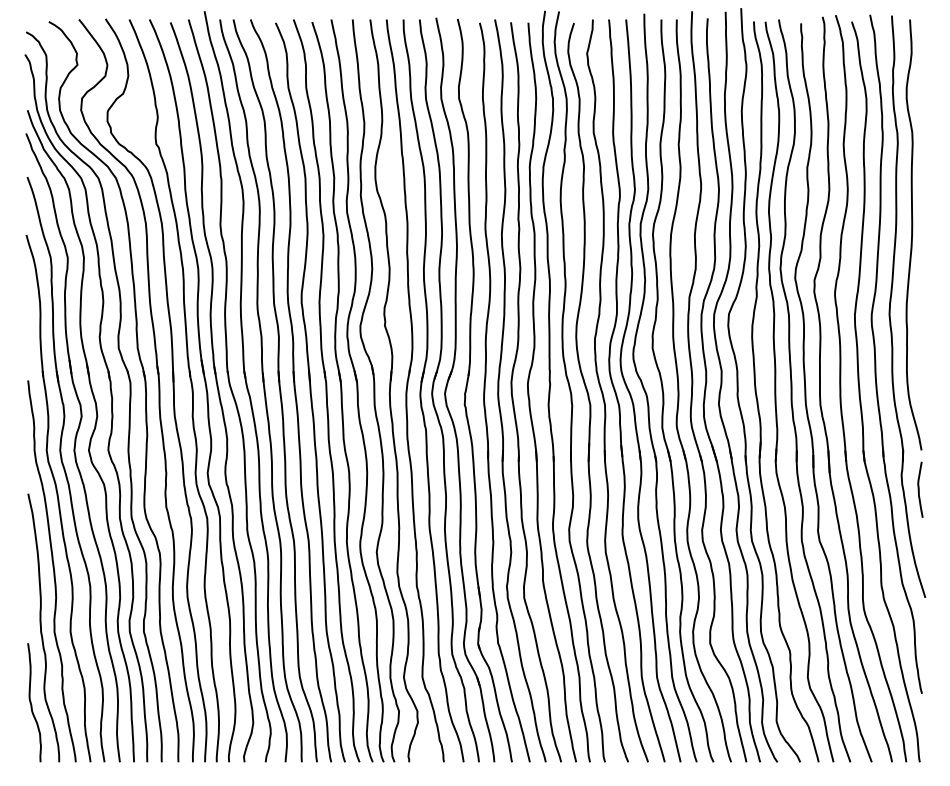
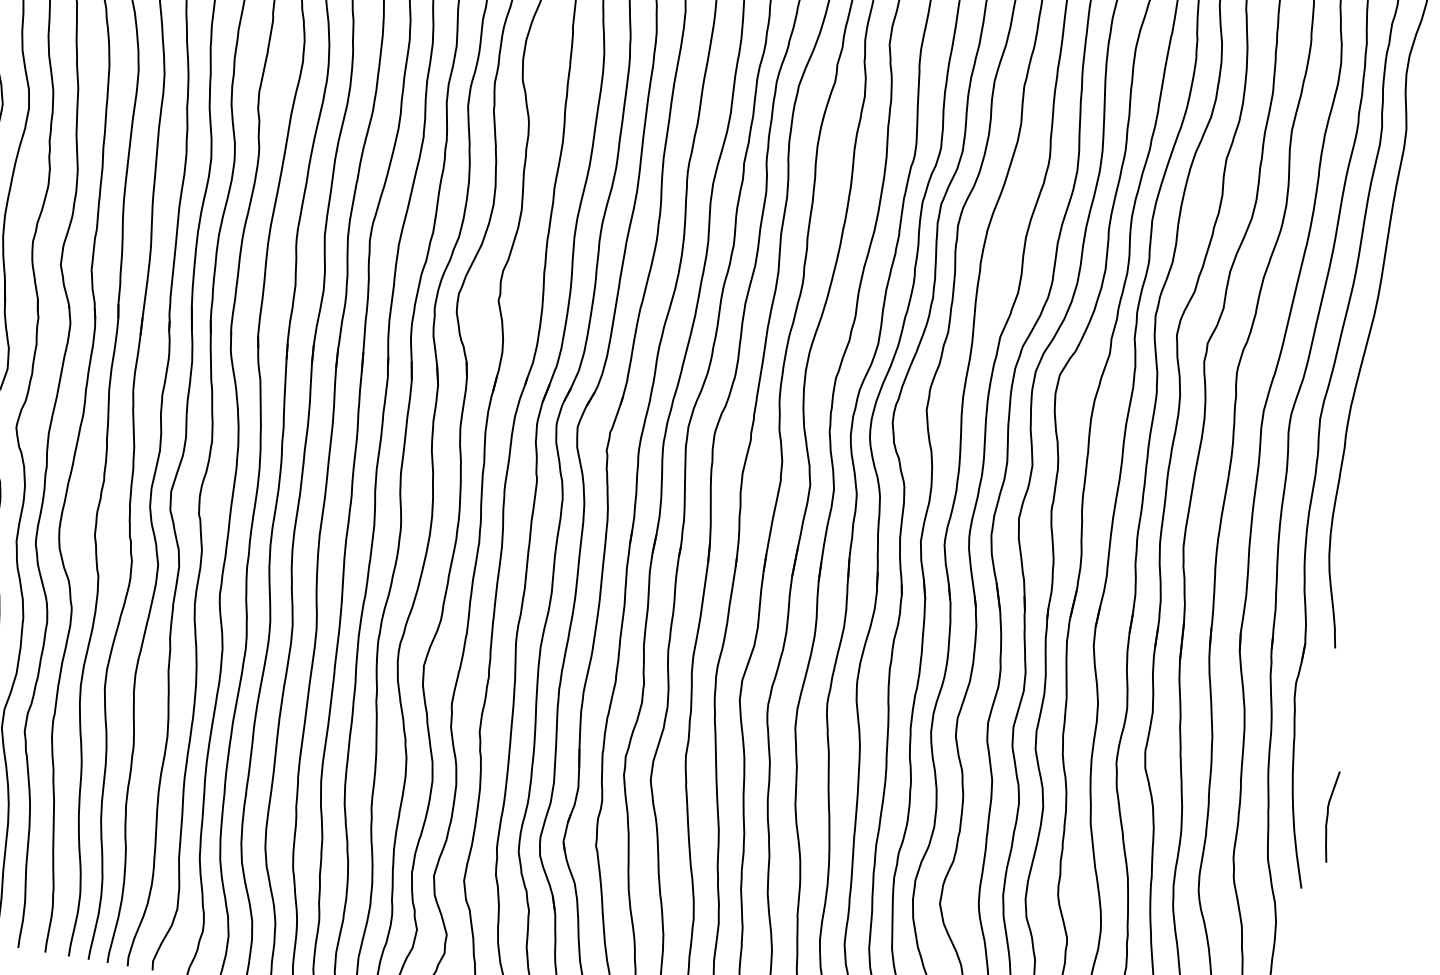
curve: (919, 489) -> (1328, 815), moved

